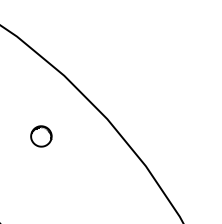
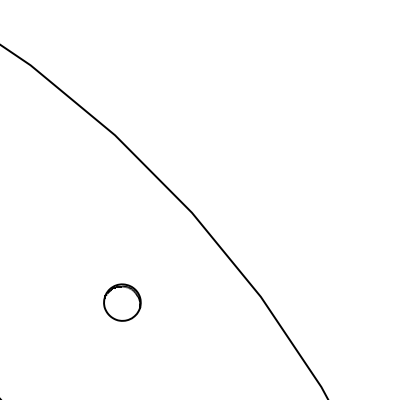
part: (41, 136) -> (122, 302), moved

